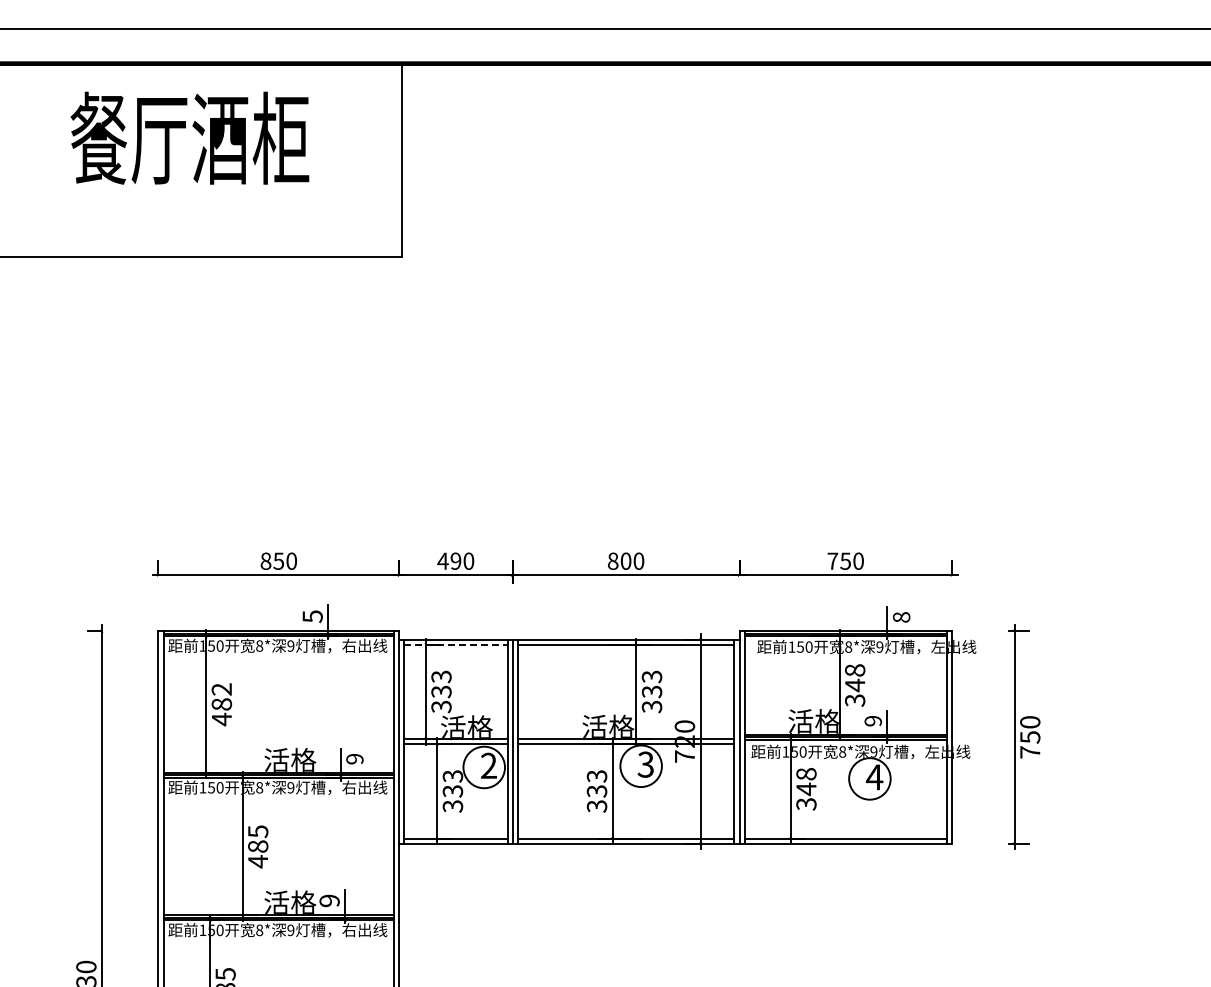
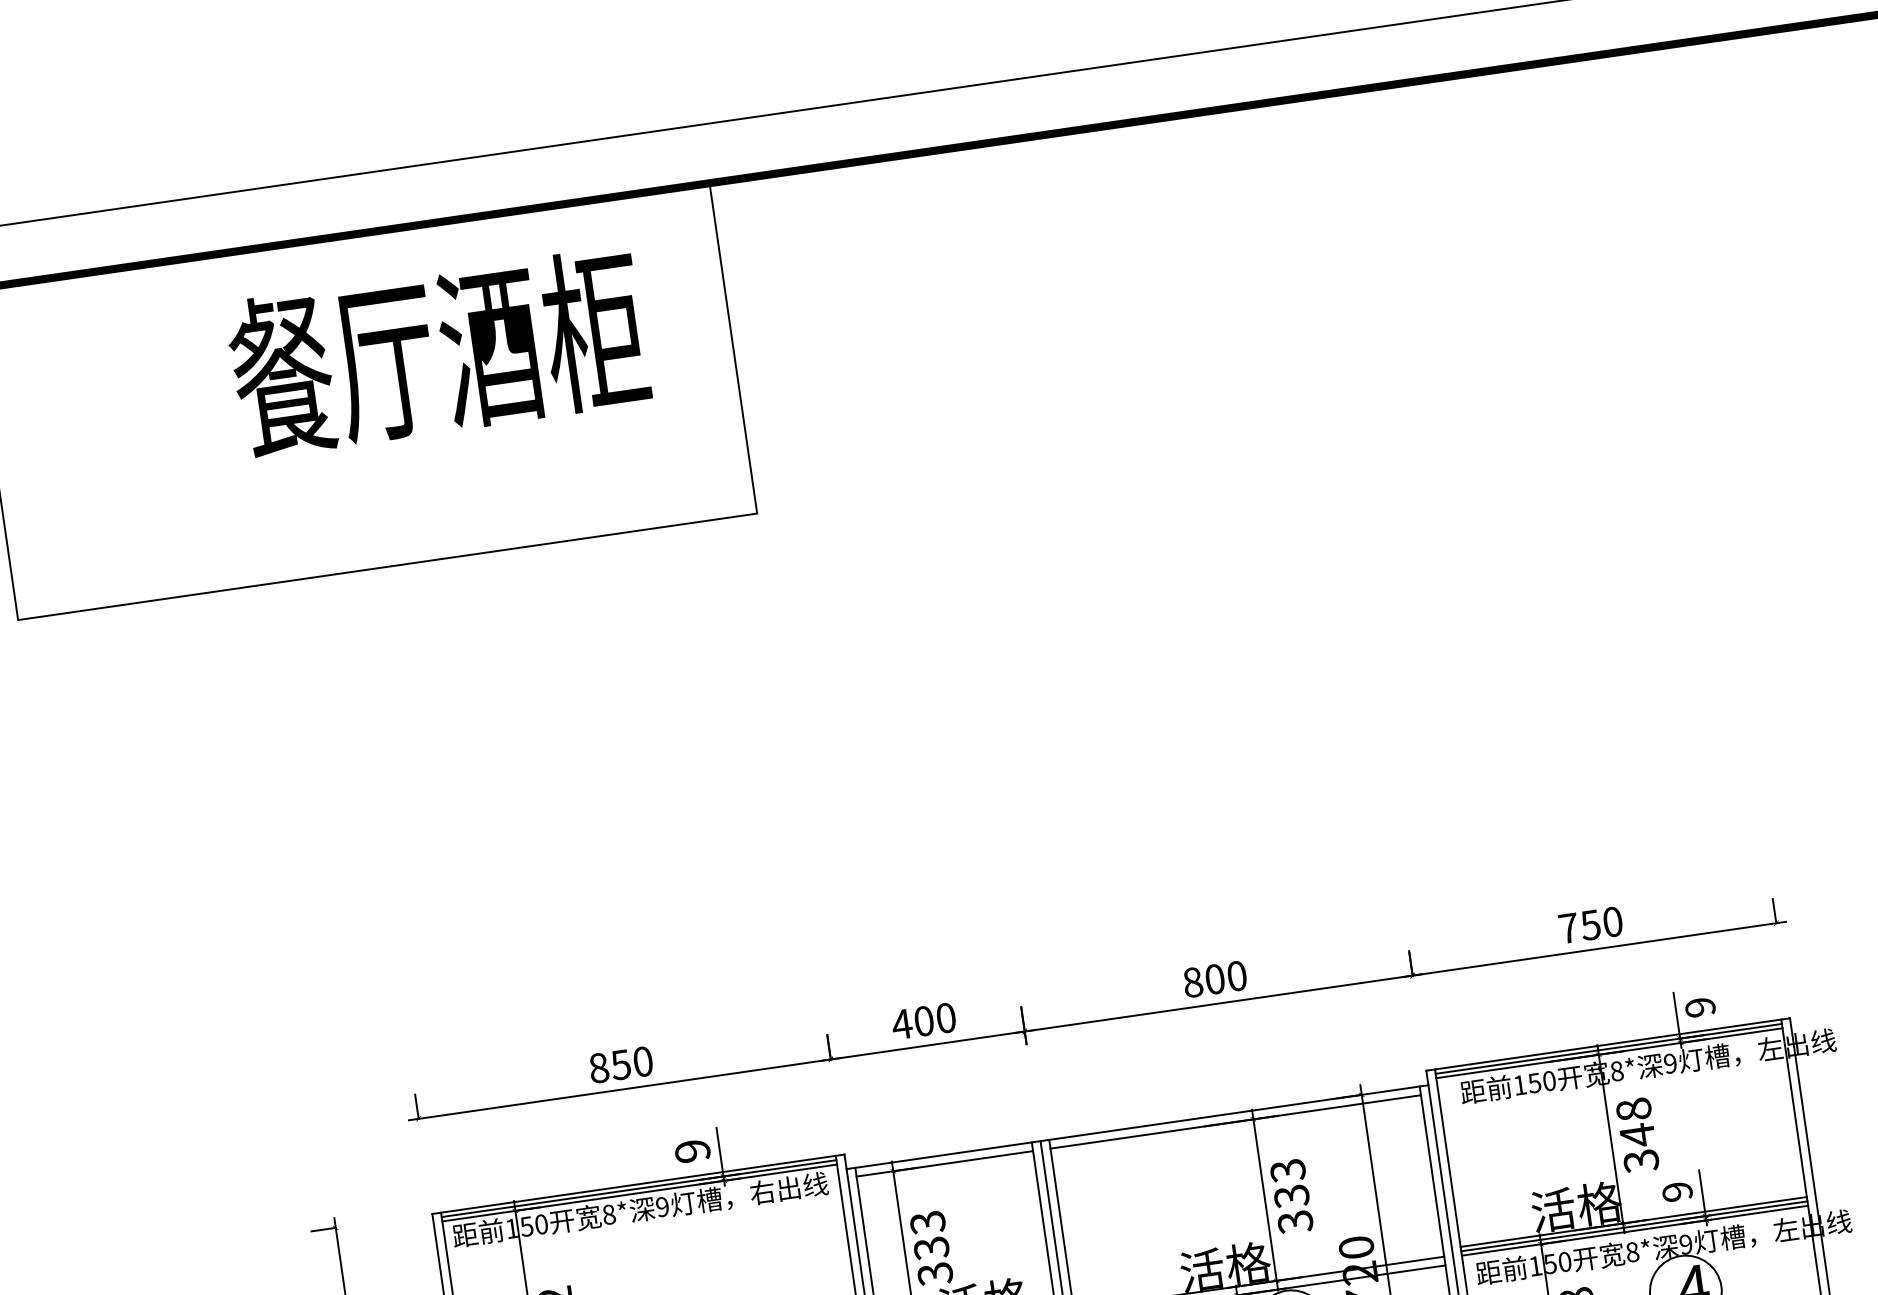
text: (189, 137) -> (437, 351), moved
text: (455, 560) -> (923, 1020), 490 -> 400
text: (312, 616) -> (692, 1151), 5 -> 9
text: (901, 617) -> (1700, 1007), 8 -> 9
line: (456, 644) -> (945, 1163), dashed -> solid

